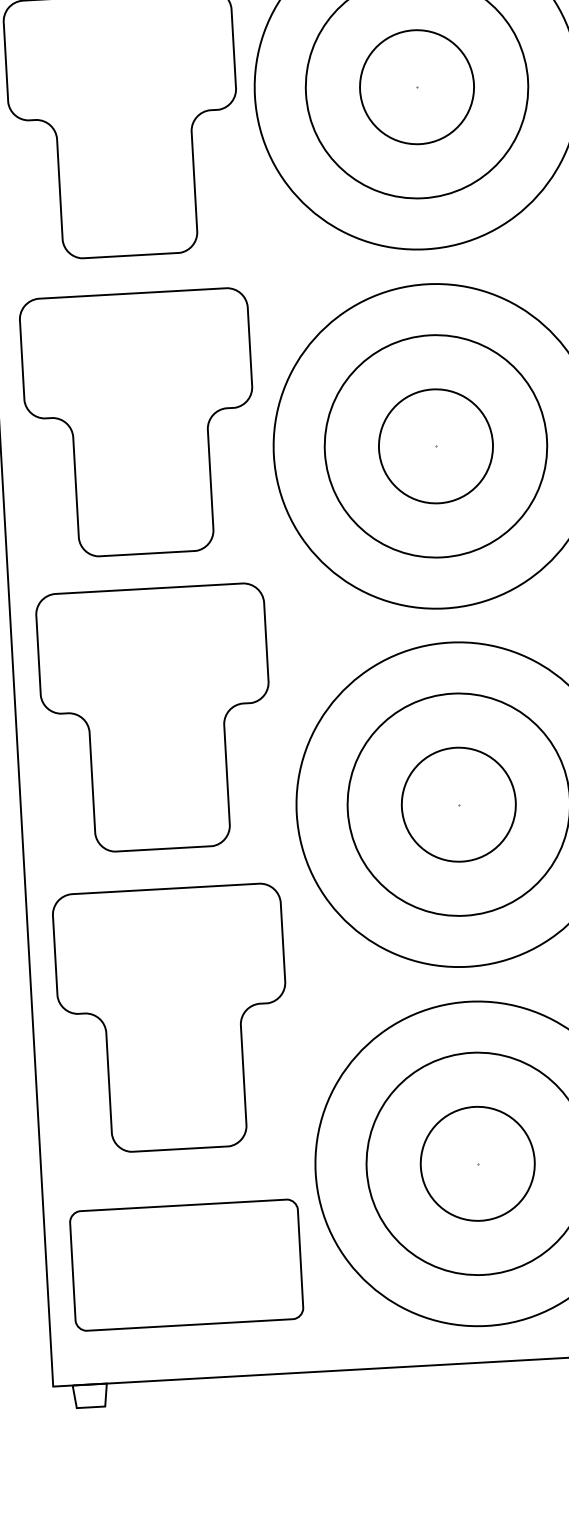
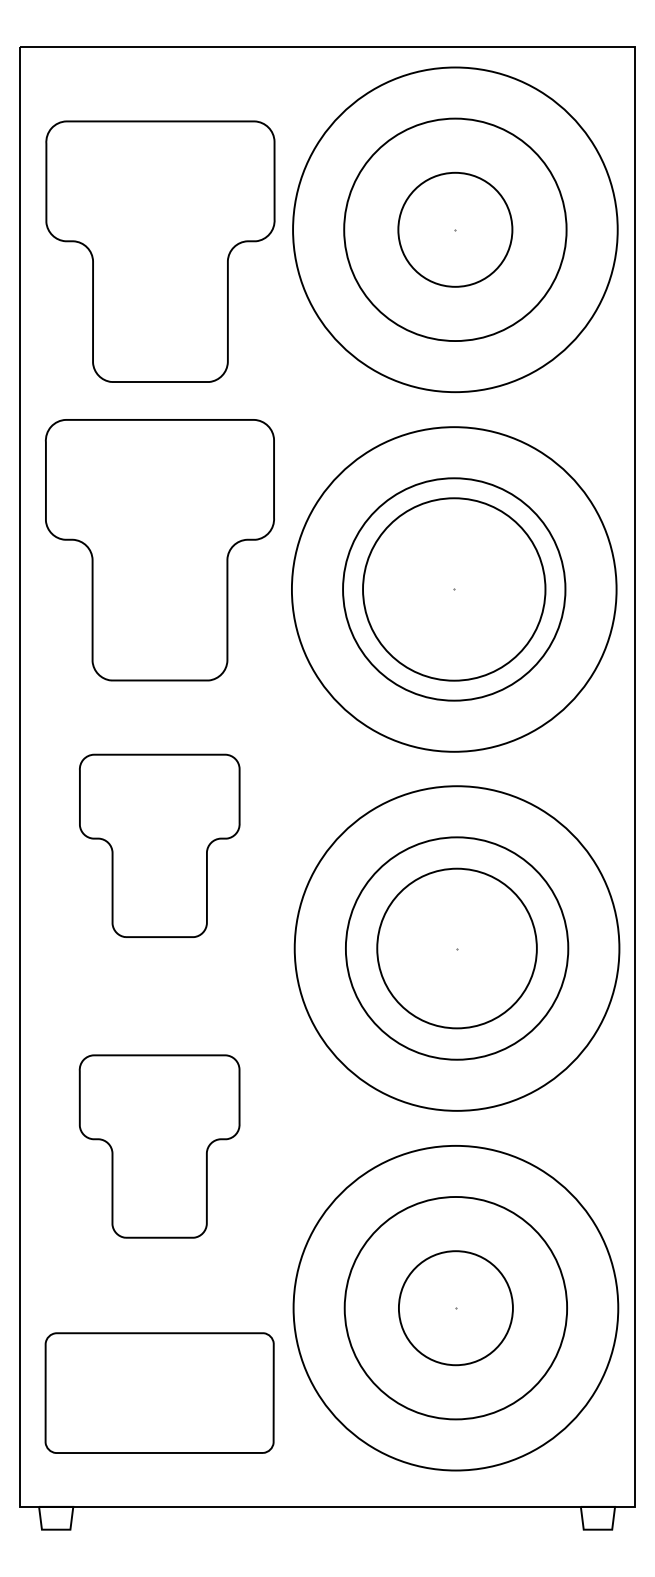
circle: (436, 446) -> (454, 589), size x1.6
part: (155, 718) -> (159, 845), size x0.7
circle: (459, 804) -> (457, 948), size x1.4
part: (172, 1018) -> (159, 1146), size x0.7

